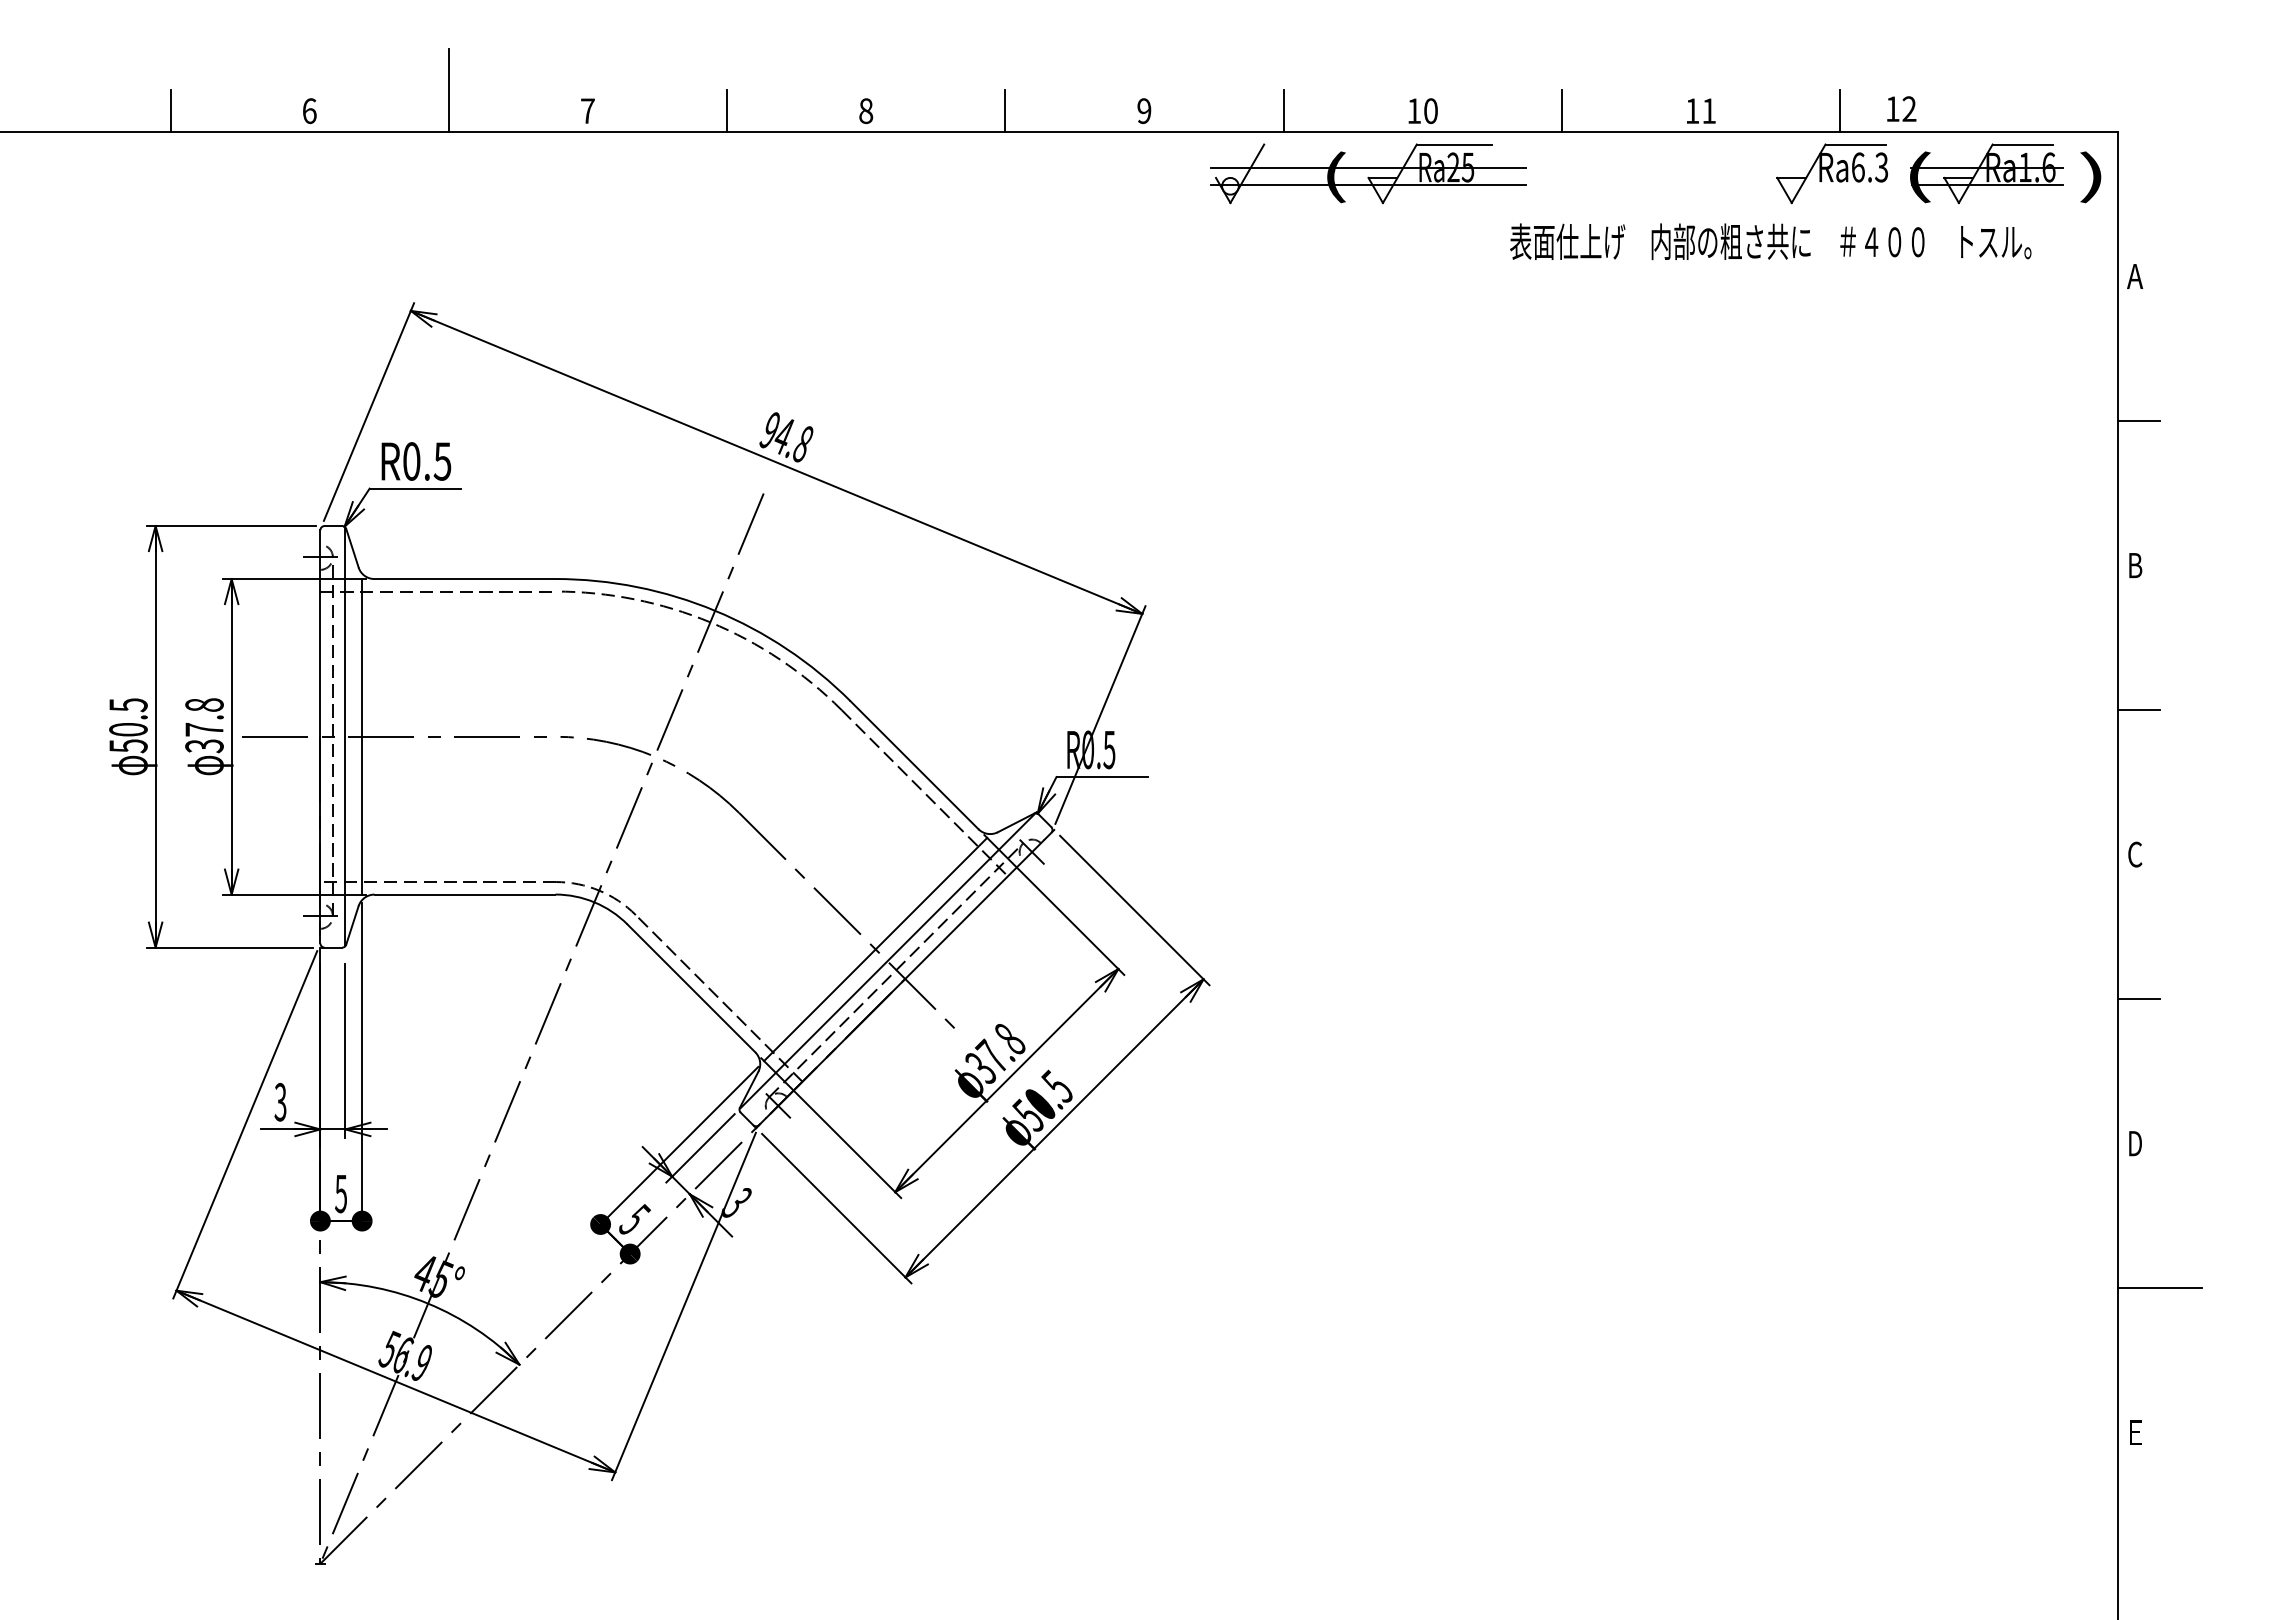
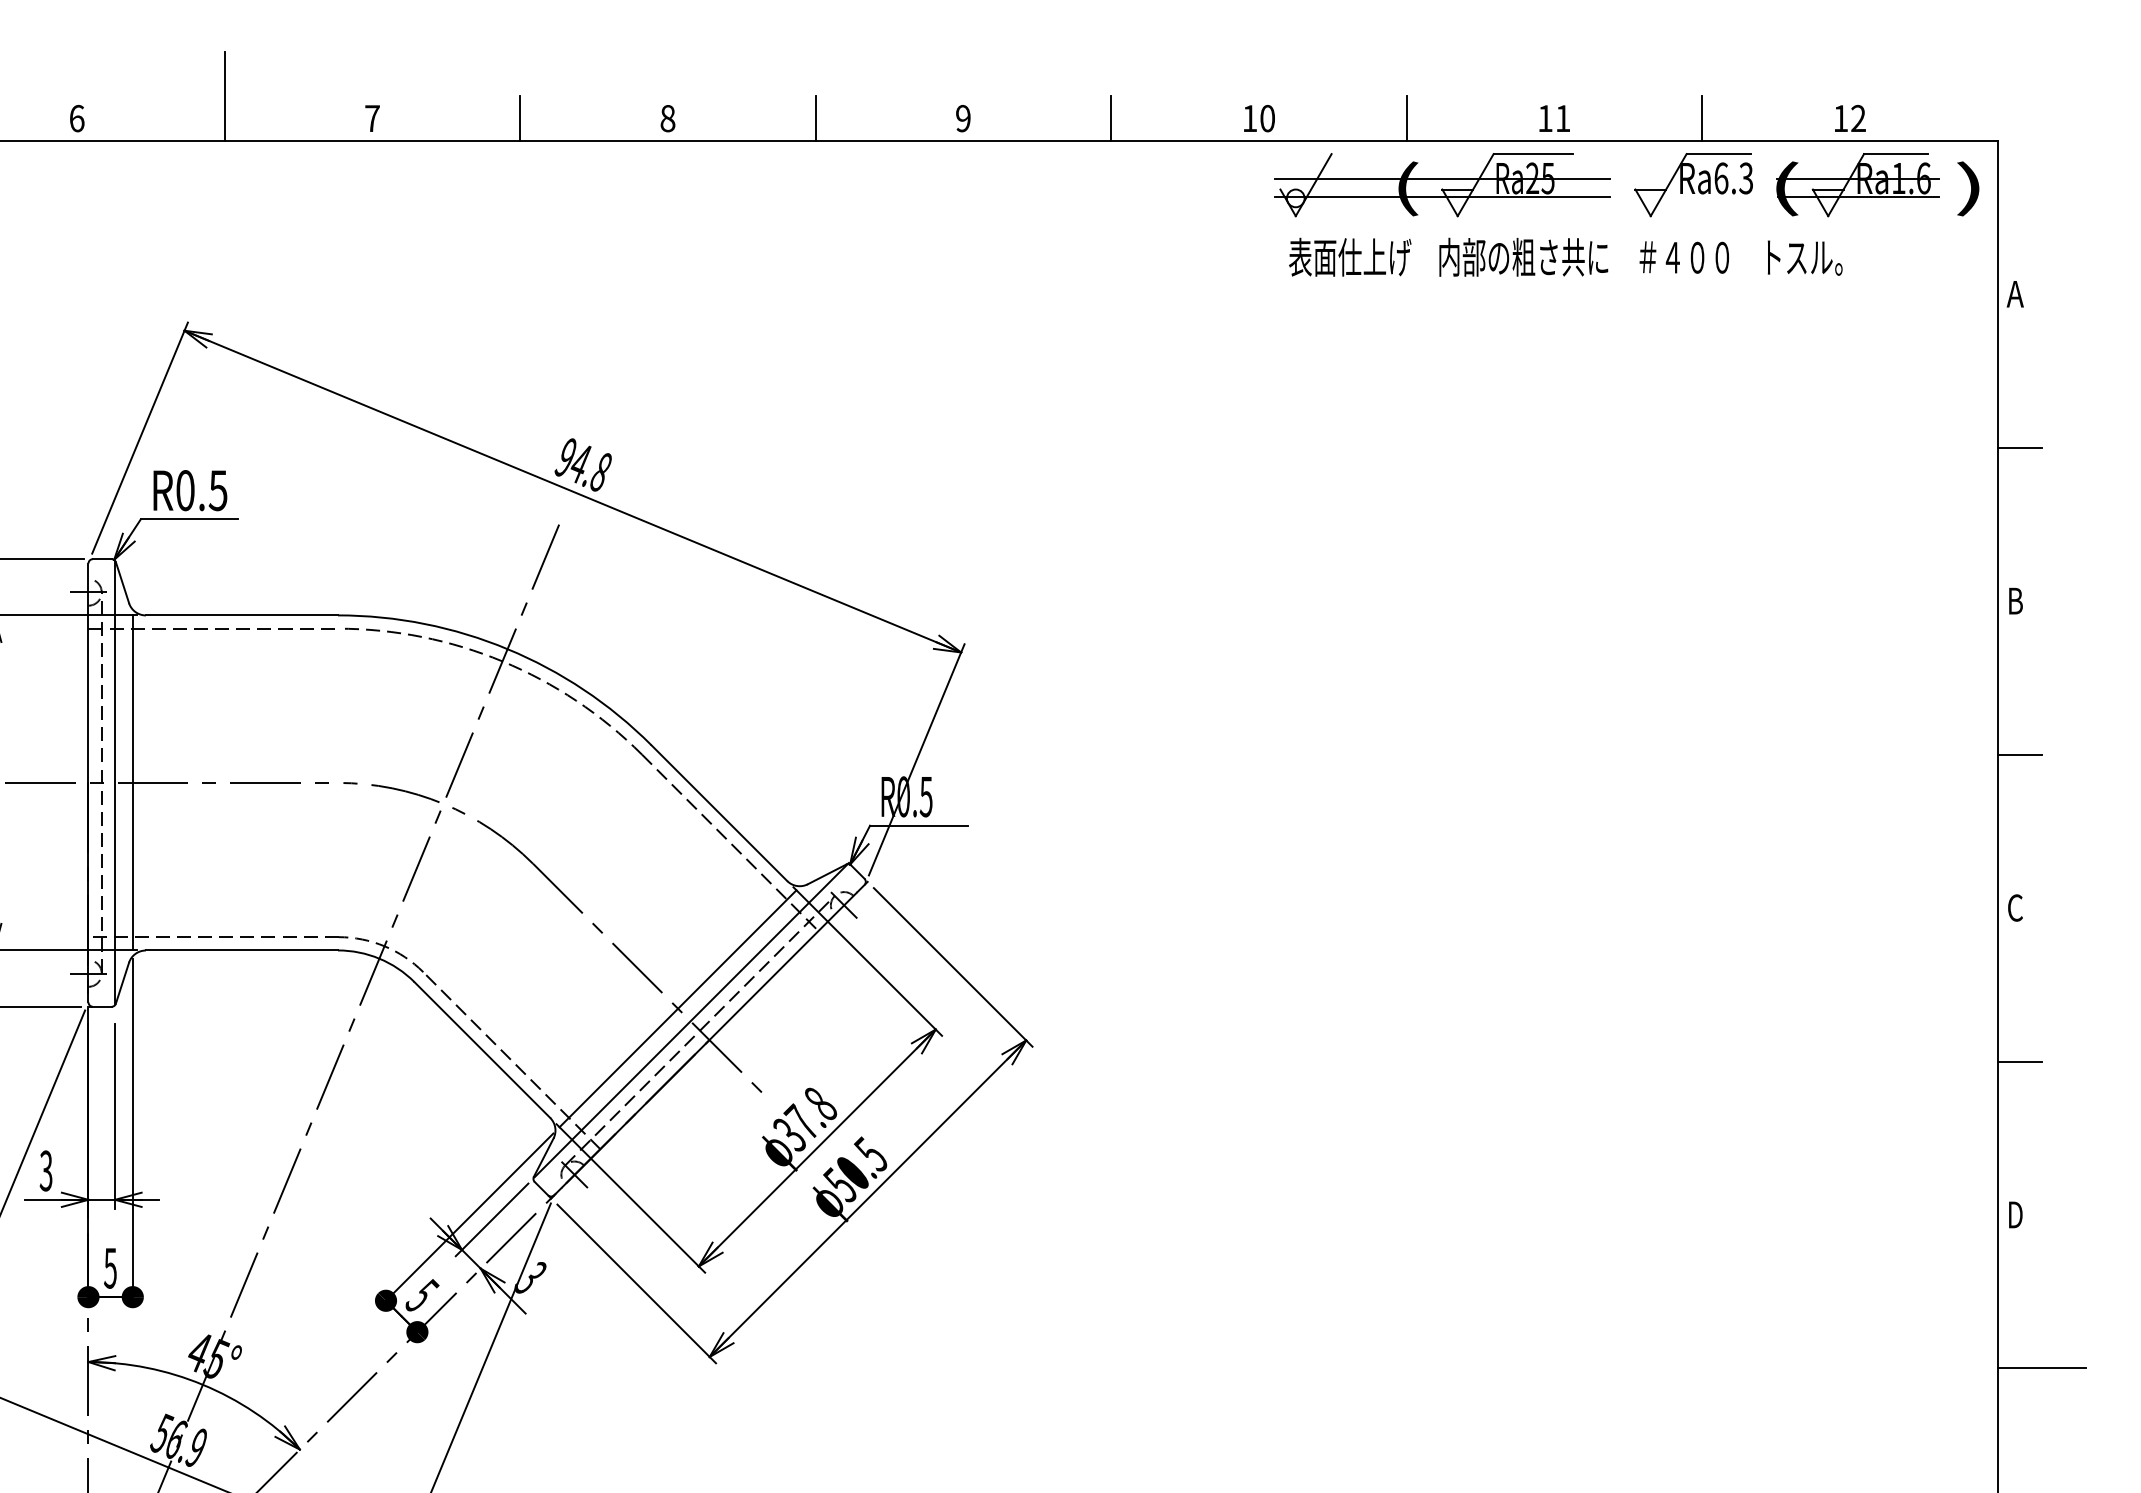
text: (1901, 108) -> (1850, 117), moved
part: (1368, 173) -> (1442, 184), moved
text: (1770, 241) -> (1565, 257), moved

